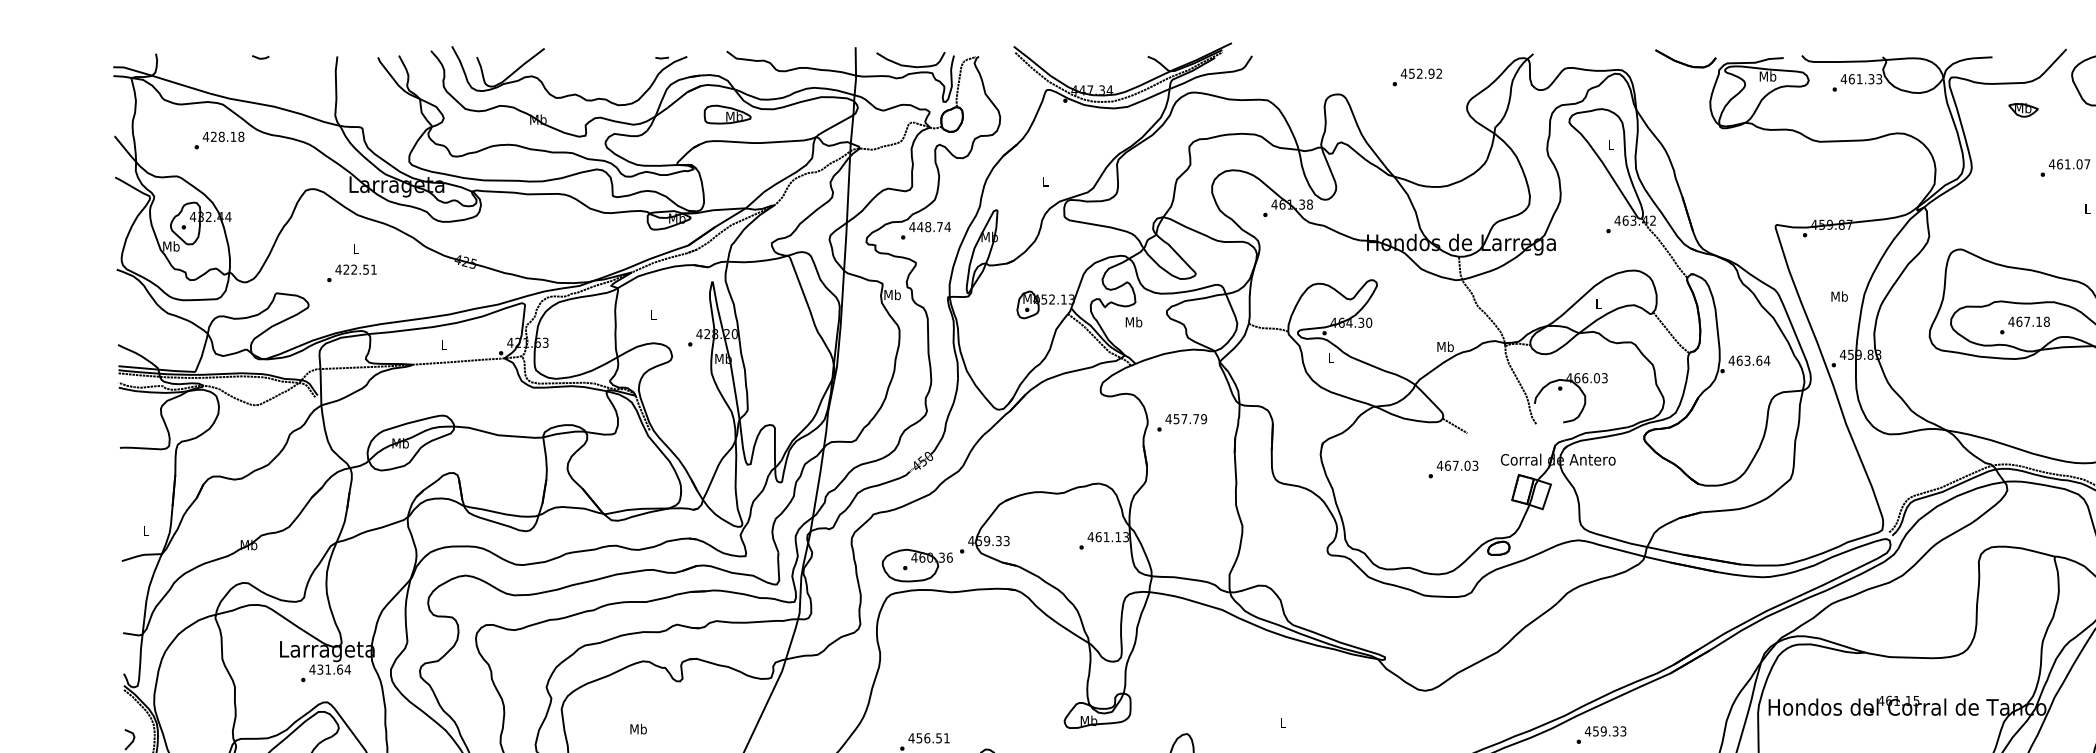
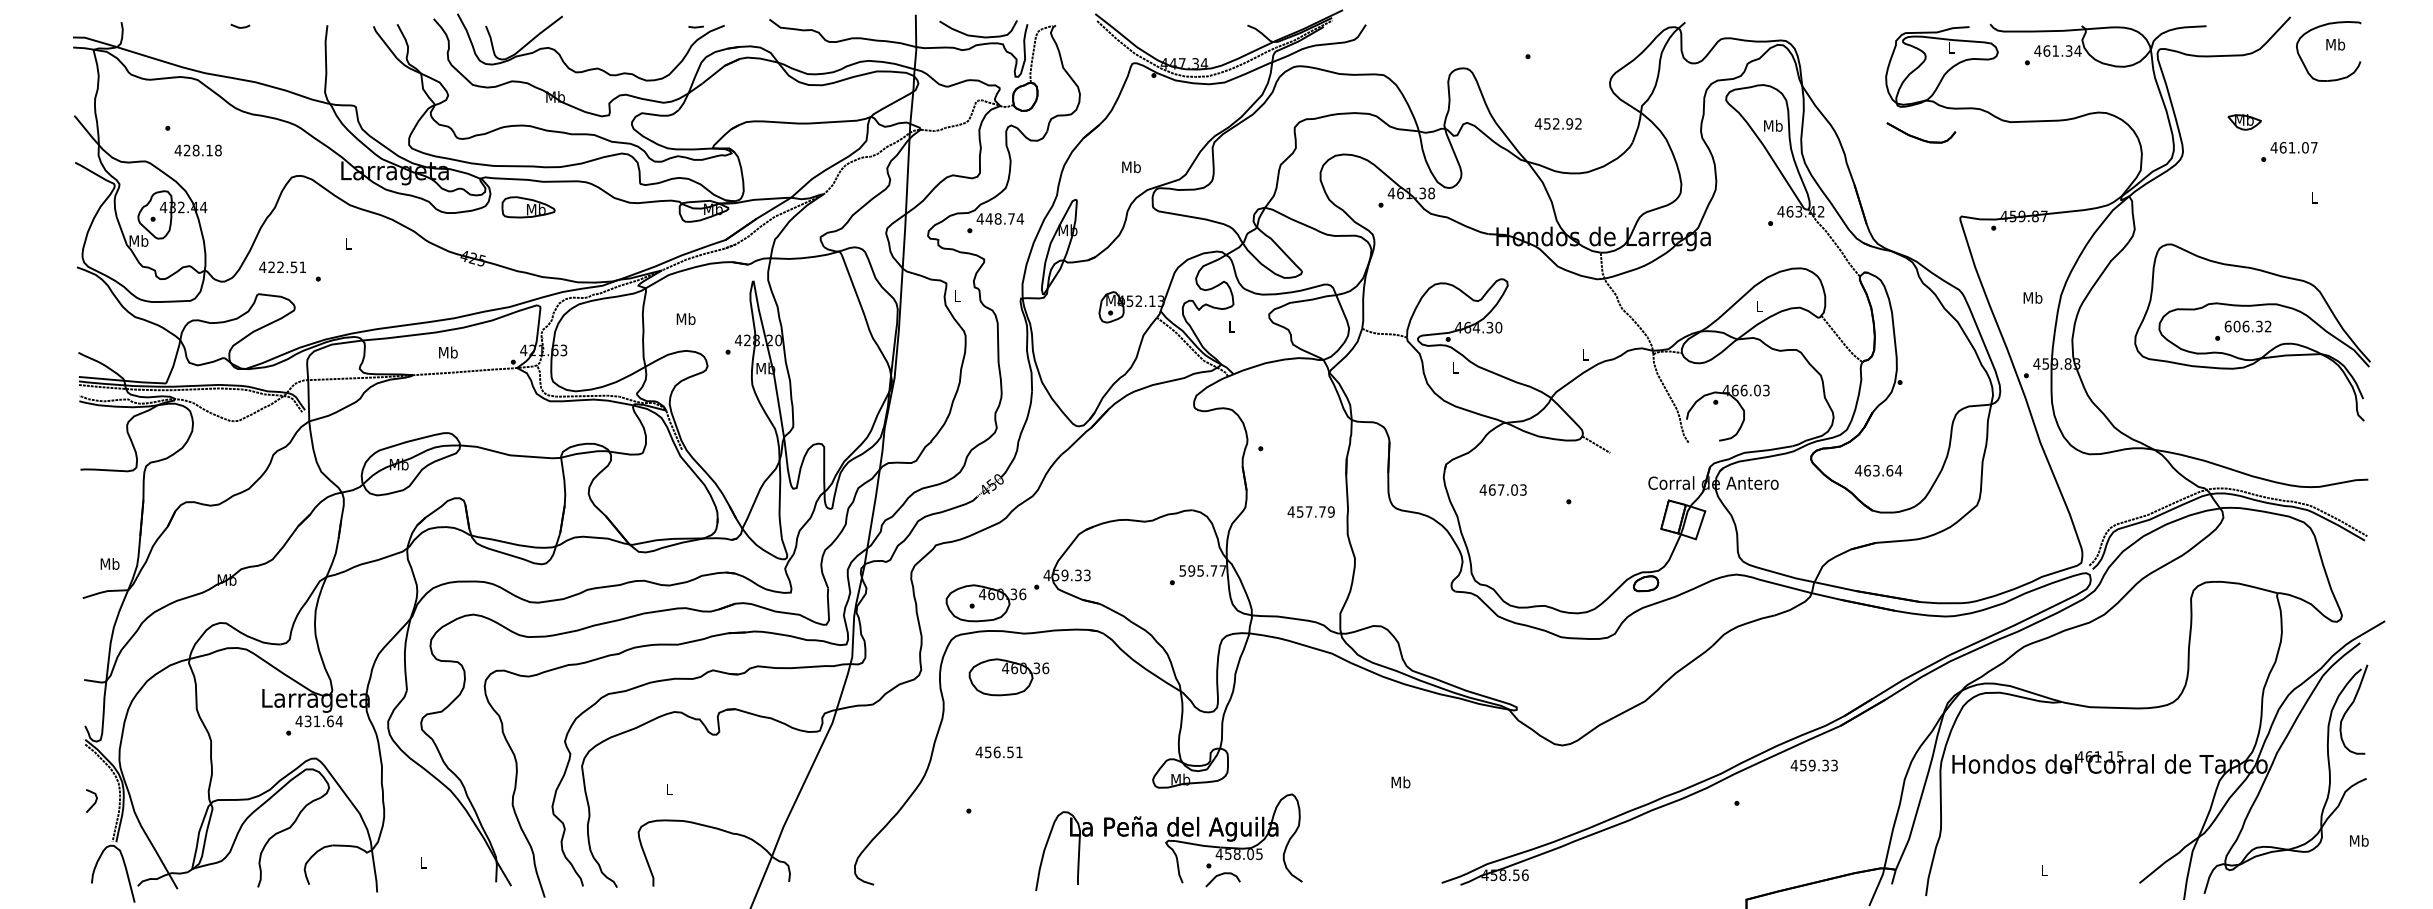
part: (1685, 58) -> (1921, 132), moved
text: (1420, 73) -> (1557, 123), moved
text: (1767, 76) -> (1951, 47), Mb -> L
text: (1878, 78) -> (2077, 50), 461.33 -> 461.34
part: (2023, 110) -> (2244, 122), moved
part: (727, 114) -> (528, 207), moved
text: (222, 136) -> (197, 150), moved
text: (1611, 144) -> (1773, 125), L -> Mb
text: (1045, 181) -> (1131, 167), L -> Mb
text: (355, 269) -> (282, 267), moved
text: (892, 294) -> (957, 295), Mb -> L
text: (652, 314) -> (685, 318), L -> Mb
text: (1133, 321) -> (1231, 326), Mb -> L
text: (2028, 321) -> (2247, 326), 467.18 -> 606.32
text: (444, 344) -> (448, 352), L -> Mb
text: (1445, 346) -> (1585, 354), Mb -> L
text: (1749, 360) -> (1878, 470), moved
text: (1185, 418) -> (1310, 511), moved
text: (1456, 465) -> (1502, 489), moved
text: (145, 530) -> (109, 563), L -> Mb
text: (1108, 536) -> (1202, 570), 461.13 -> 595.77
part: (937, 630) -> (1008, 677), added
text: (1282, 723) -> (1400, 782), L -> Mb
text: (638, 728) -> (669, 788), Mb -> L
text: (1604, 731) -> (1813, 765), moved
text: (928, 738) -> (998, 752), moved

